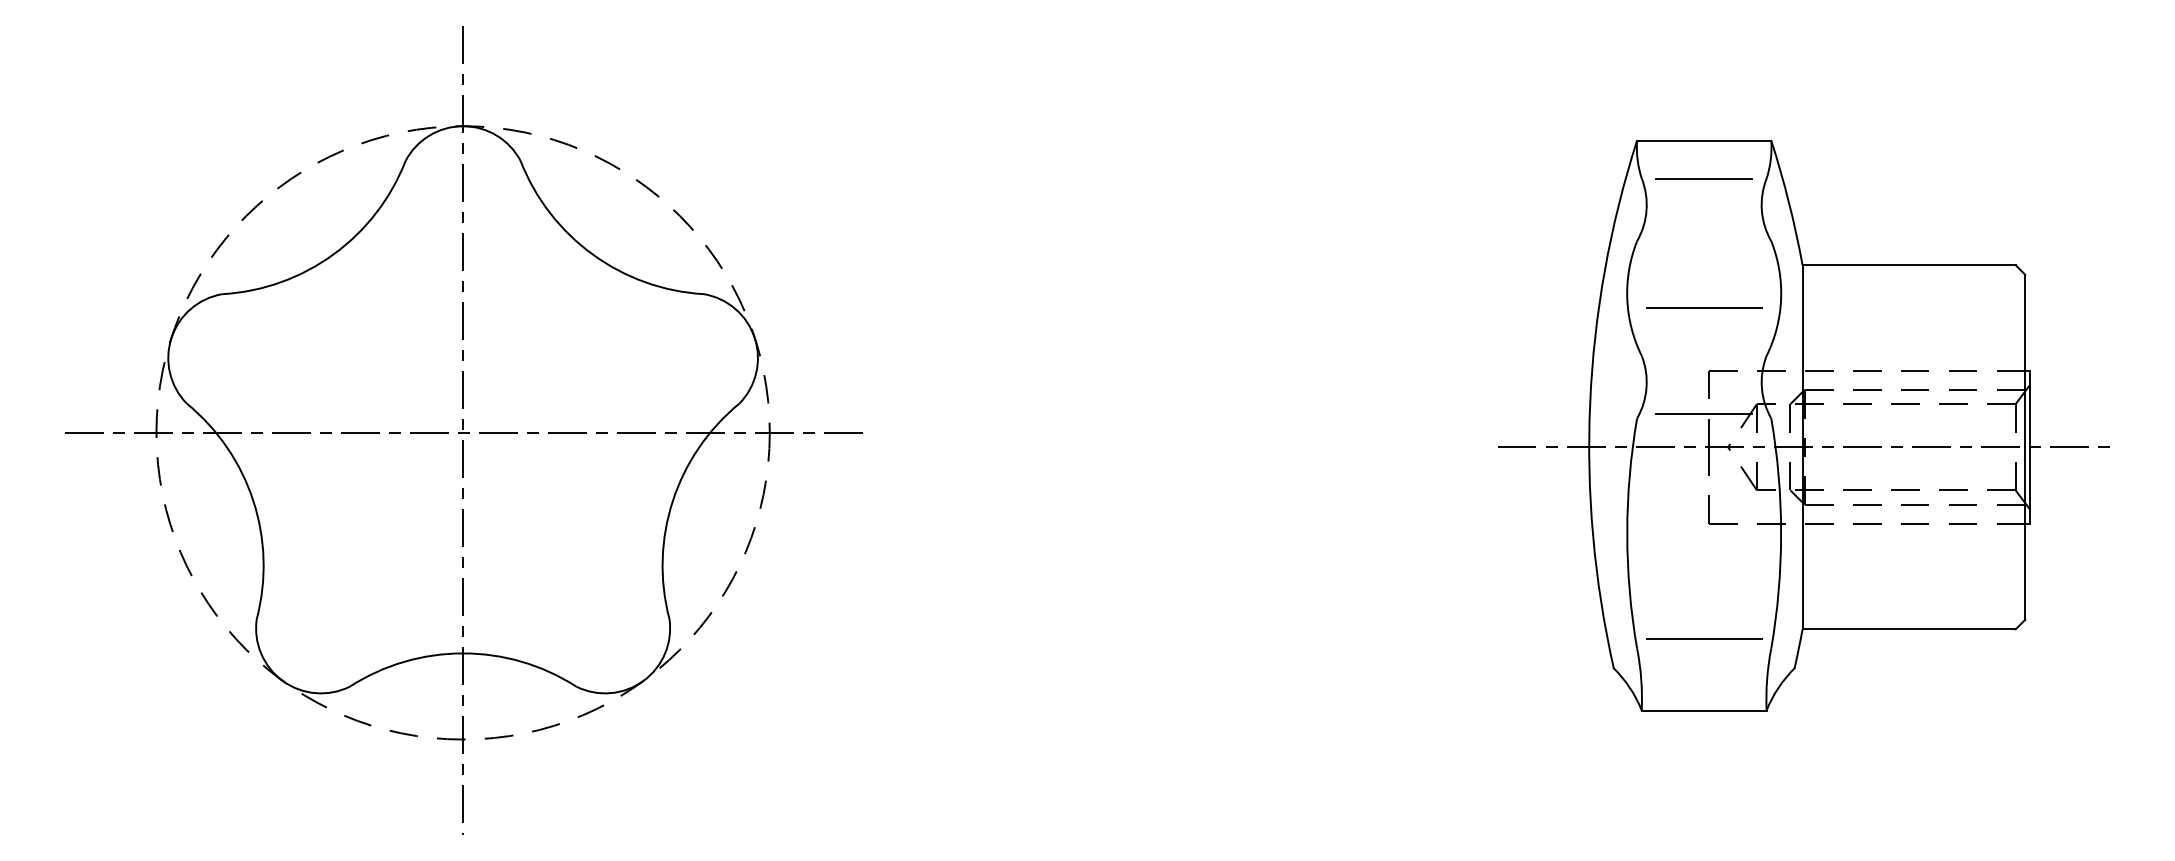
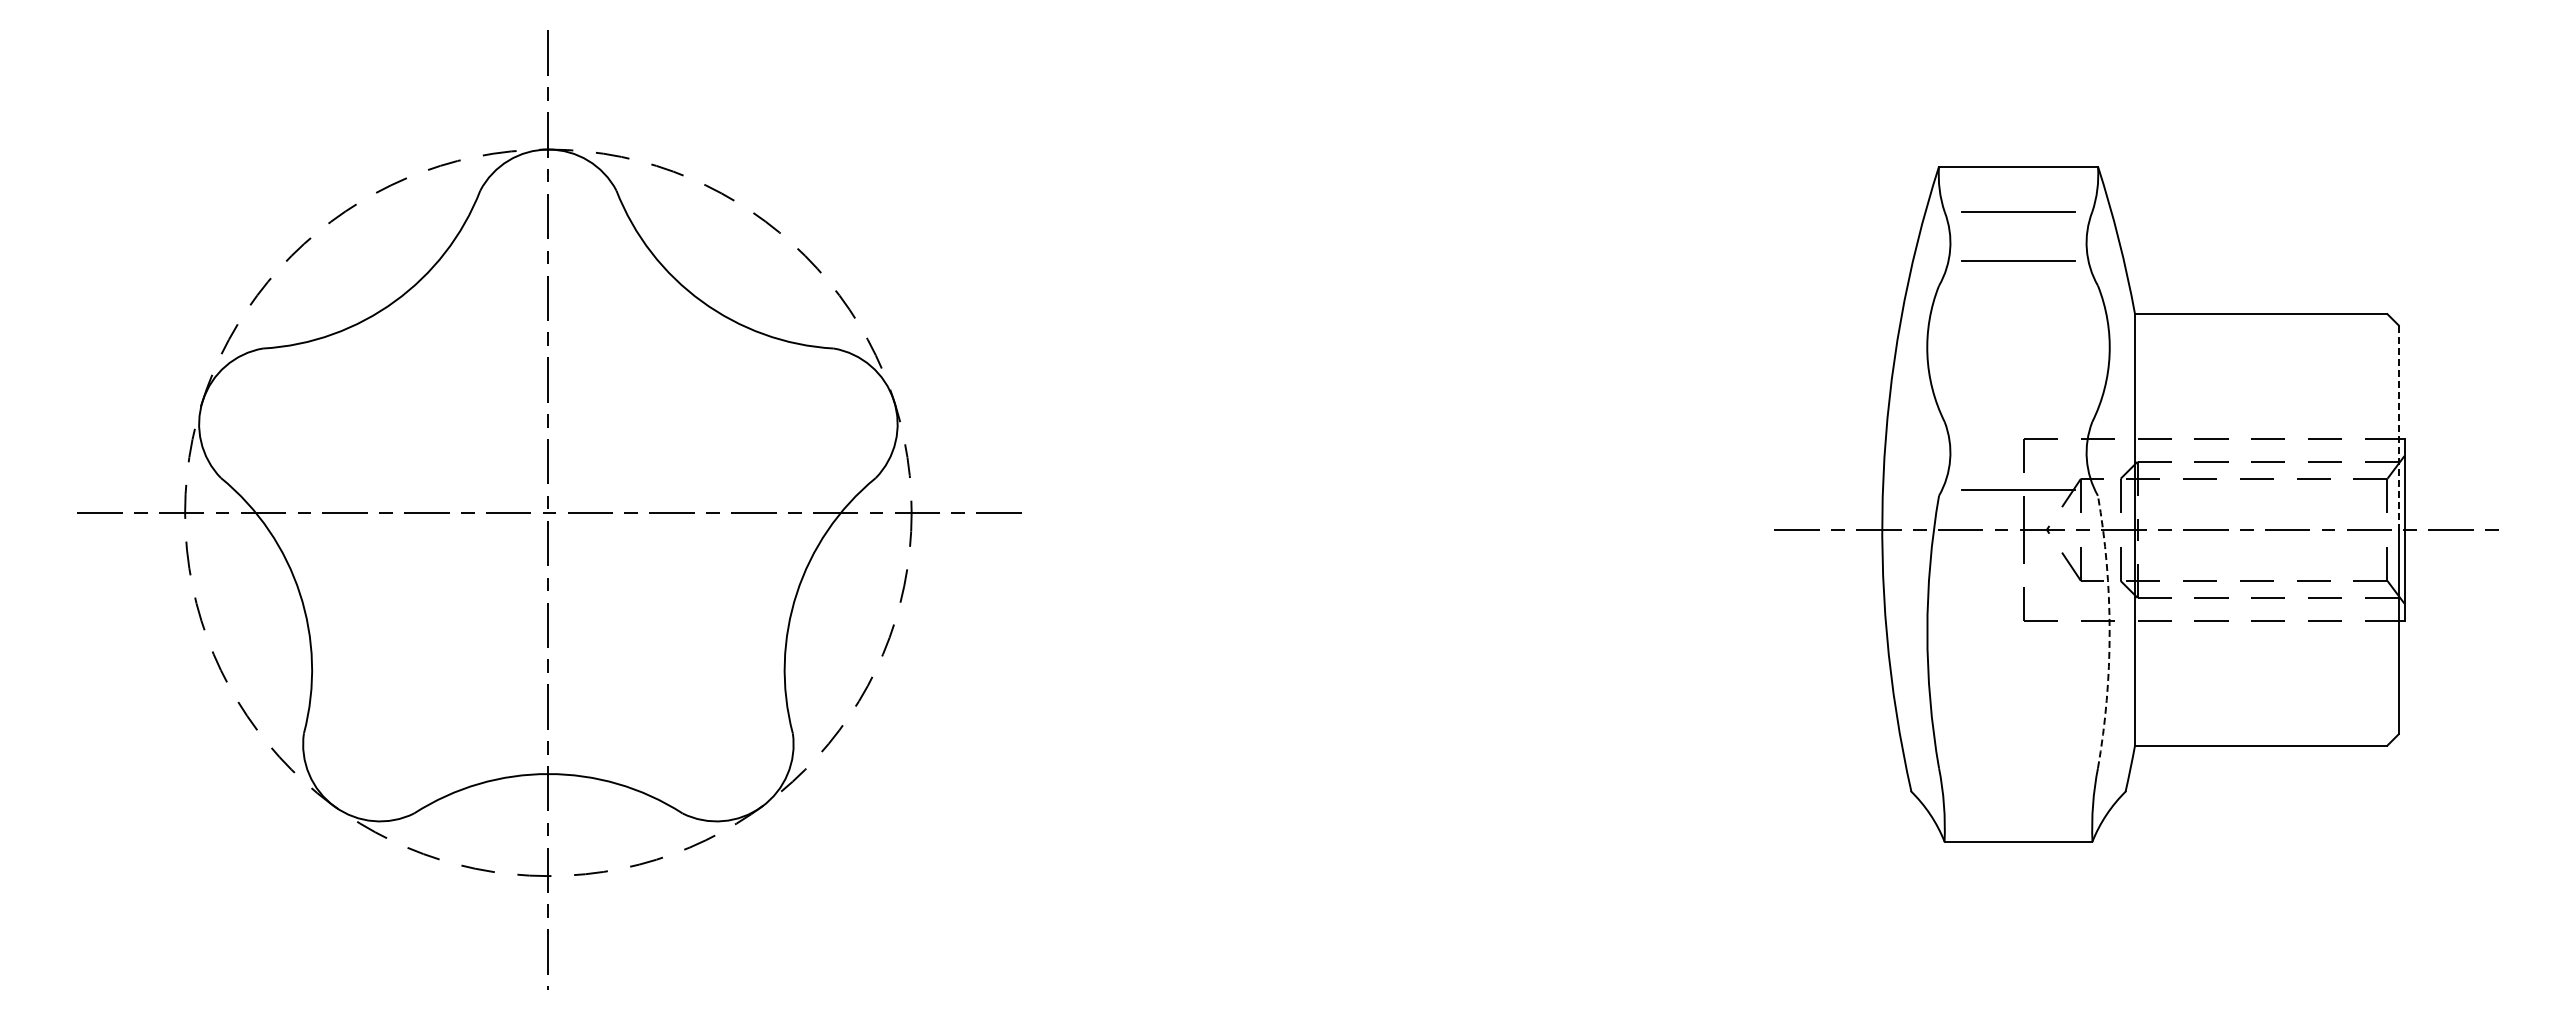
line: (1704, 219) -> (2018, 260), added
line: (1704, 307) -> (2018, 364), removed
line: (2024, 361) -> (2398, 428), solid -> dashed
arc: (1781, 533) -> (2109, 632), solid -> dashed
line: (1704, 638) -> (2018, 756), removed

